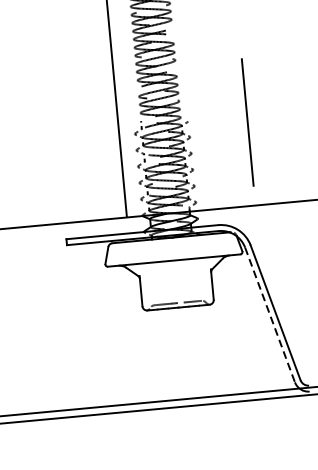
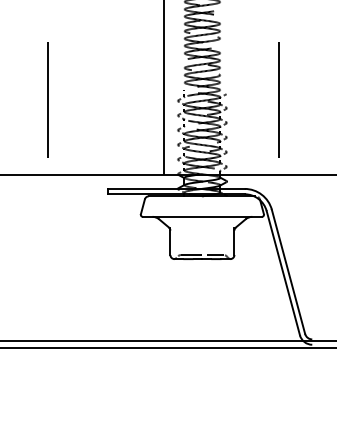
line: (270, 315) -> (283, 273), dashed -> solid

